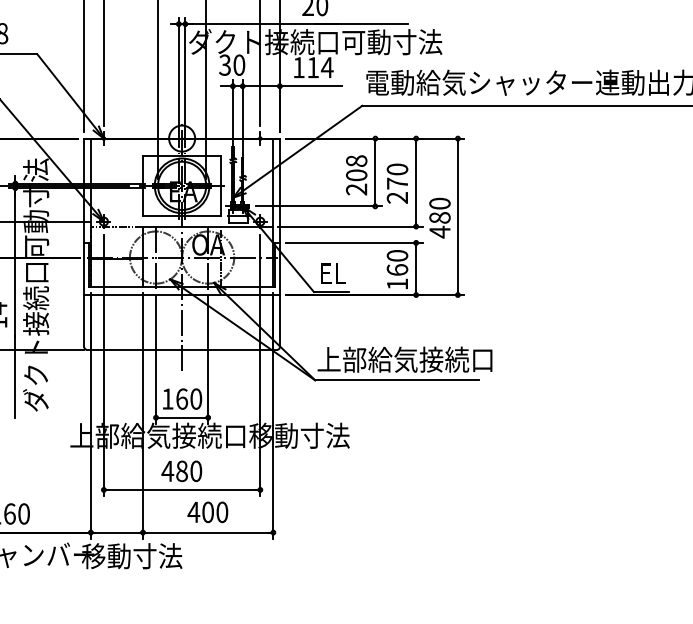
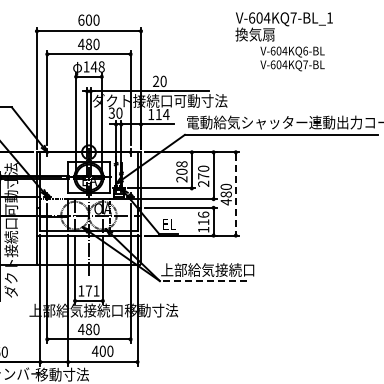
line: (457, 215) -> (235, 193), solid -> dashed
text: (397, 262) -> (203, 218), 160 -> 116
line: (397, 381) -> (203, 281), solid -> dashed
text: (188, 398) -> (92, 290), 160 -> 171

